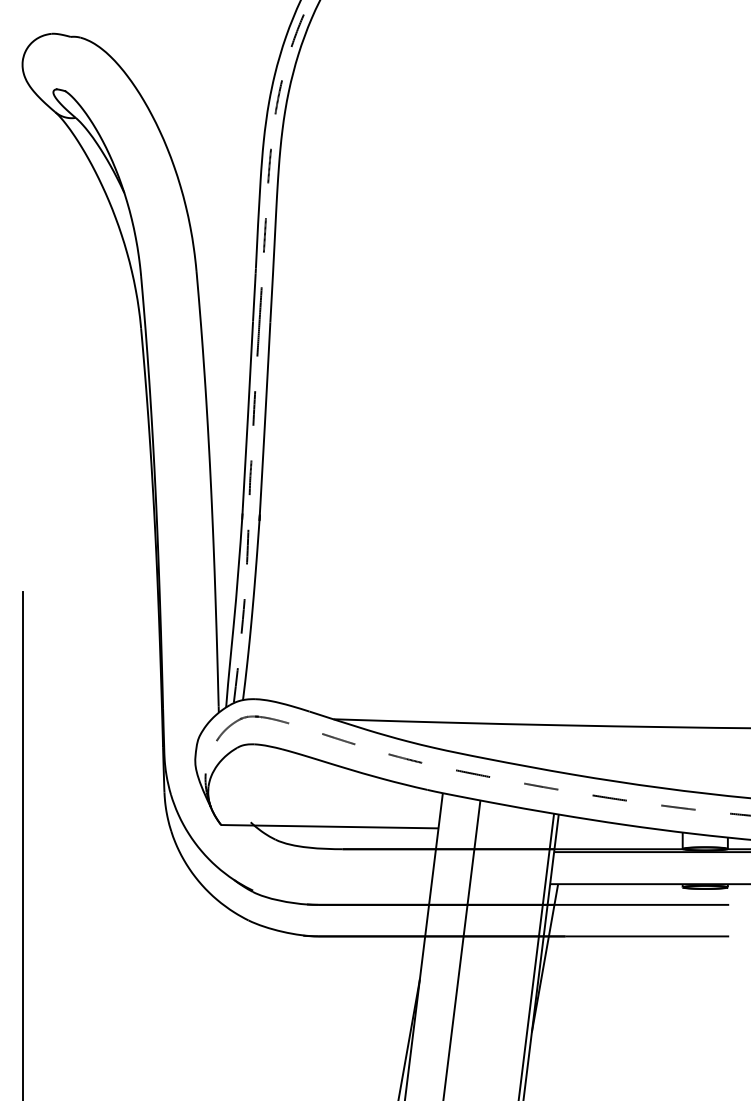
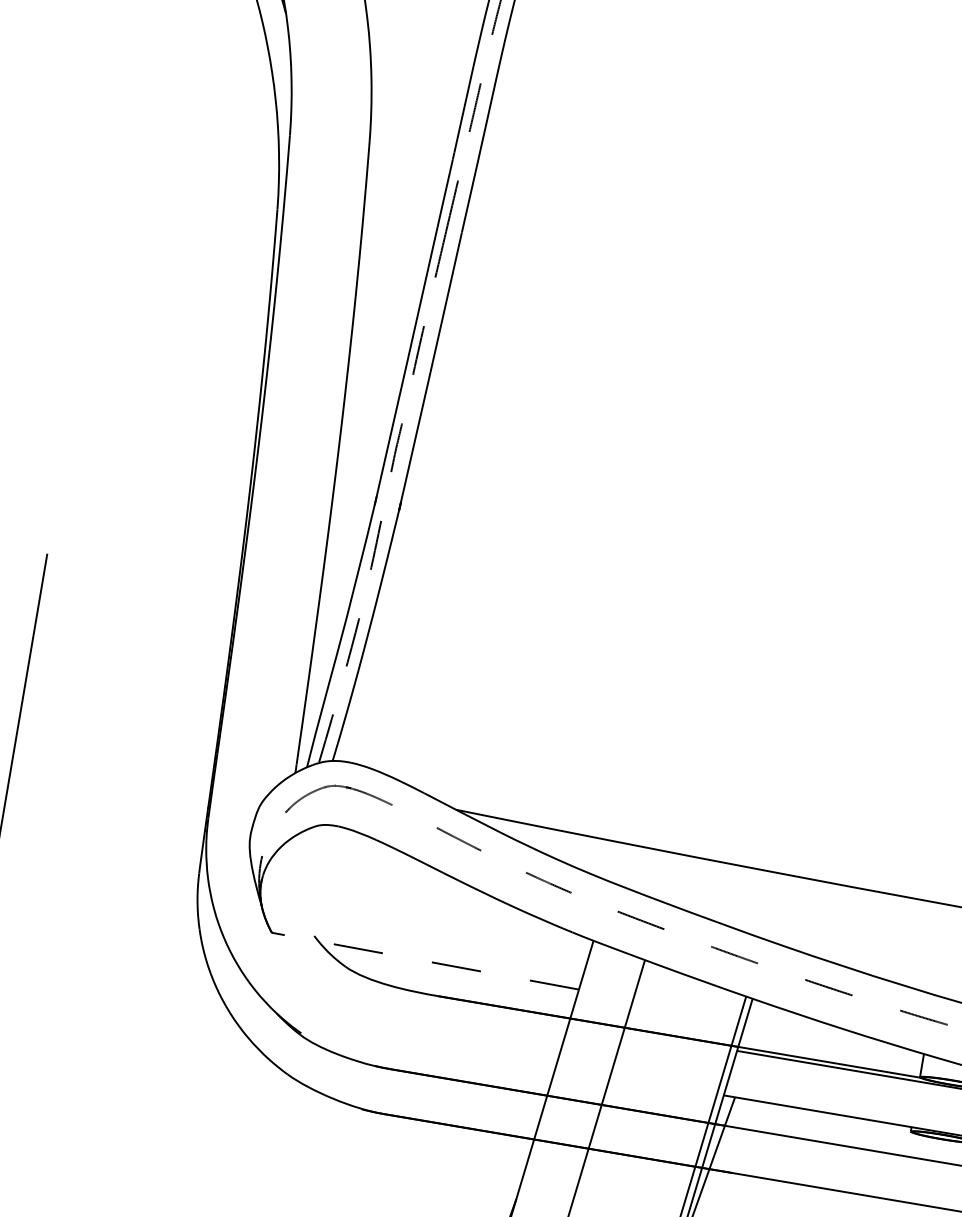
line: (329, 826) -> (424, 960), solid -> dashed

